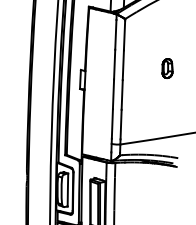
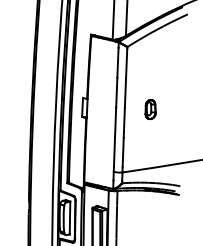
part: (167, 68) -> (150, 109), moved

